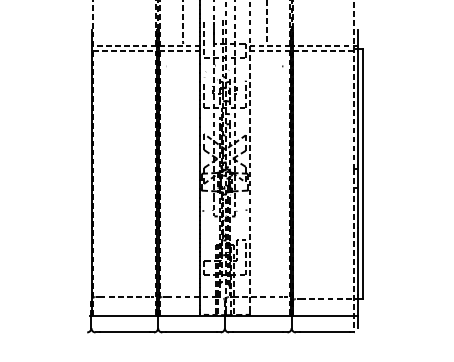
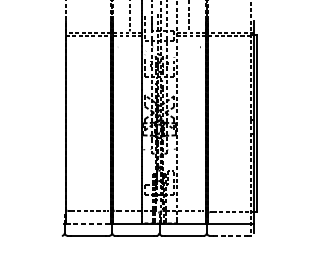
line: (125, 315) -> (89, 223), solid -> dashed
line: (325, 332) -> (230, 235), solid -> dashed

